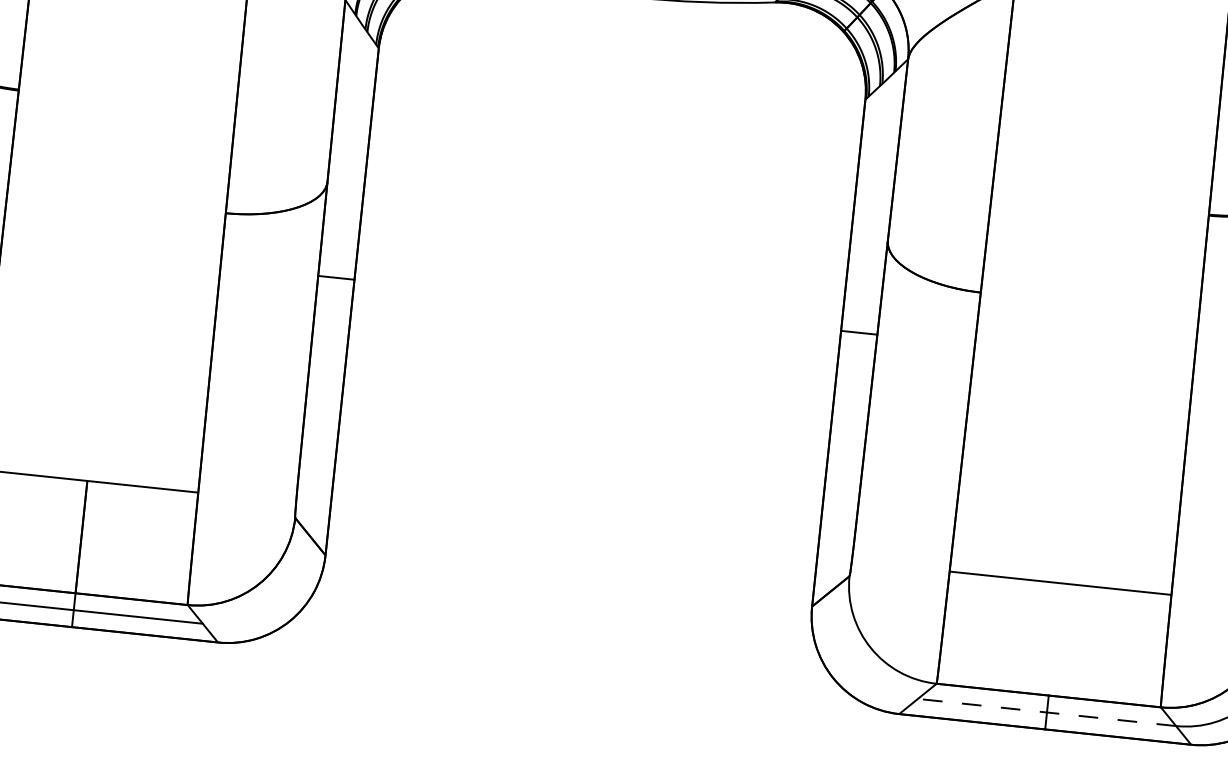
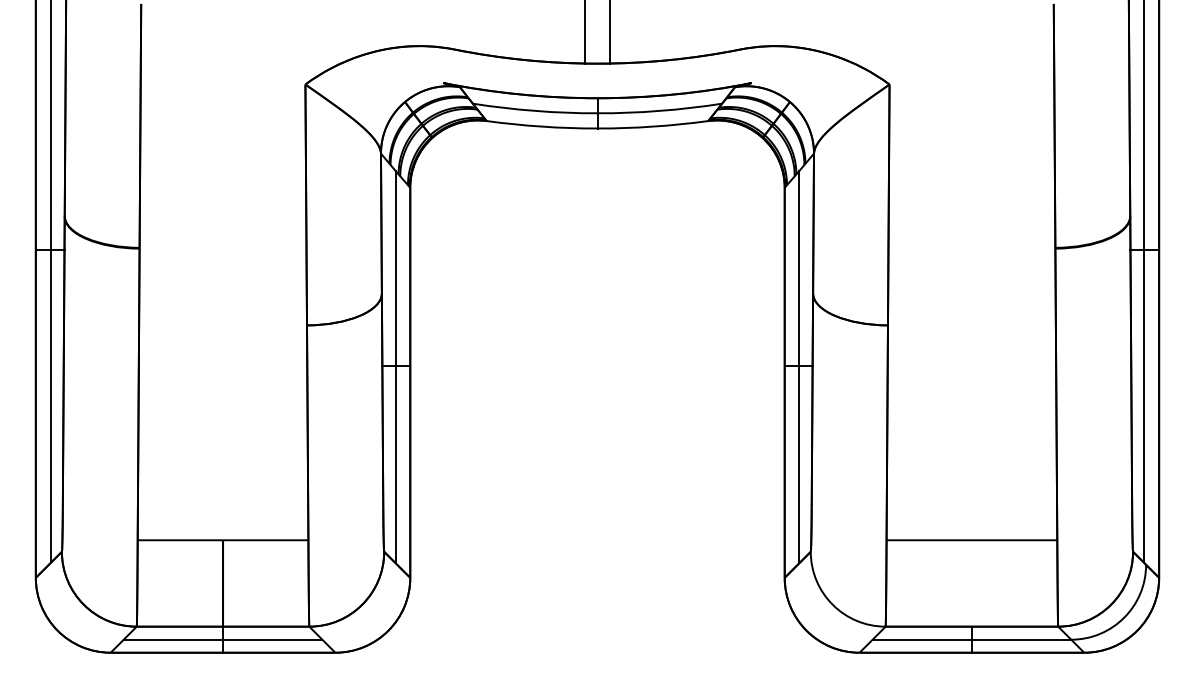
line: (335, 278) -> (395, 366), added
line: (860, 333) -> (799, 366), added
line: (1046, 712) -> (971, 639), dashed -> solid

